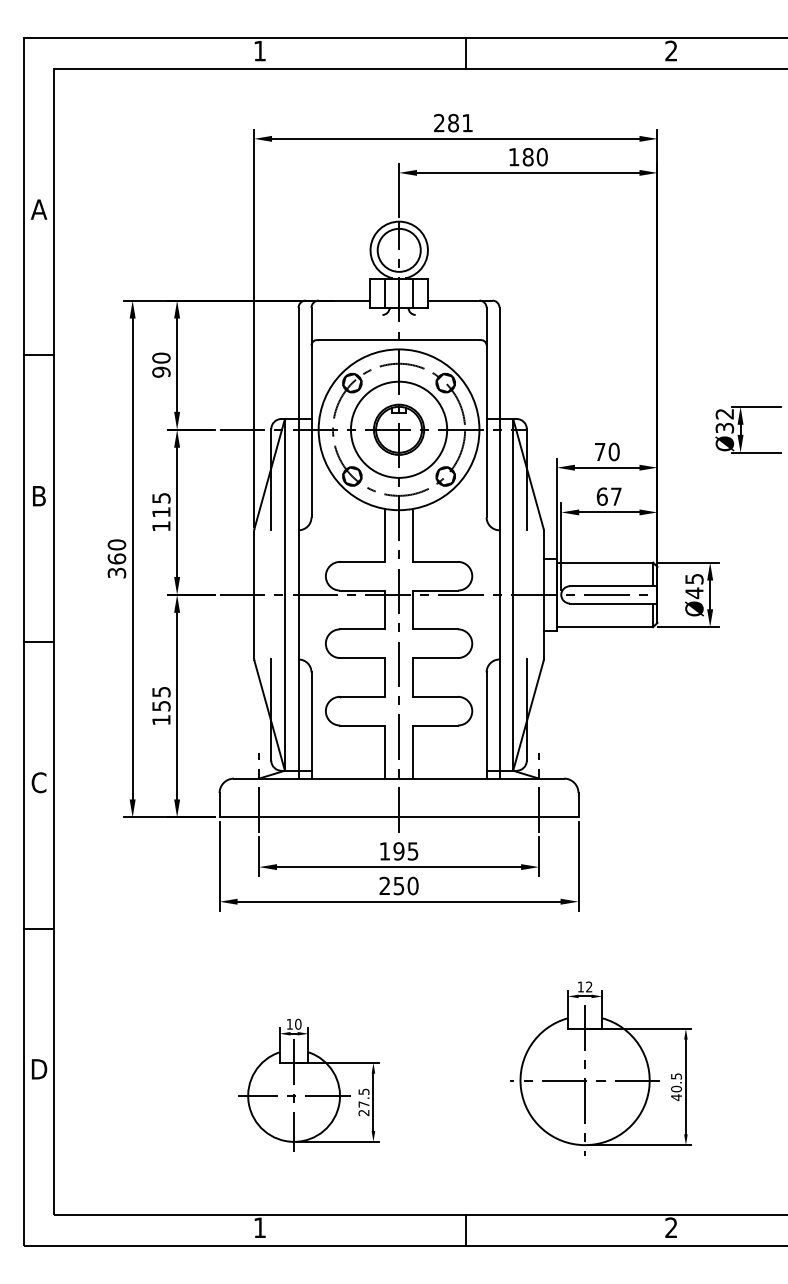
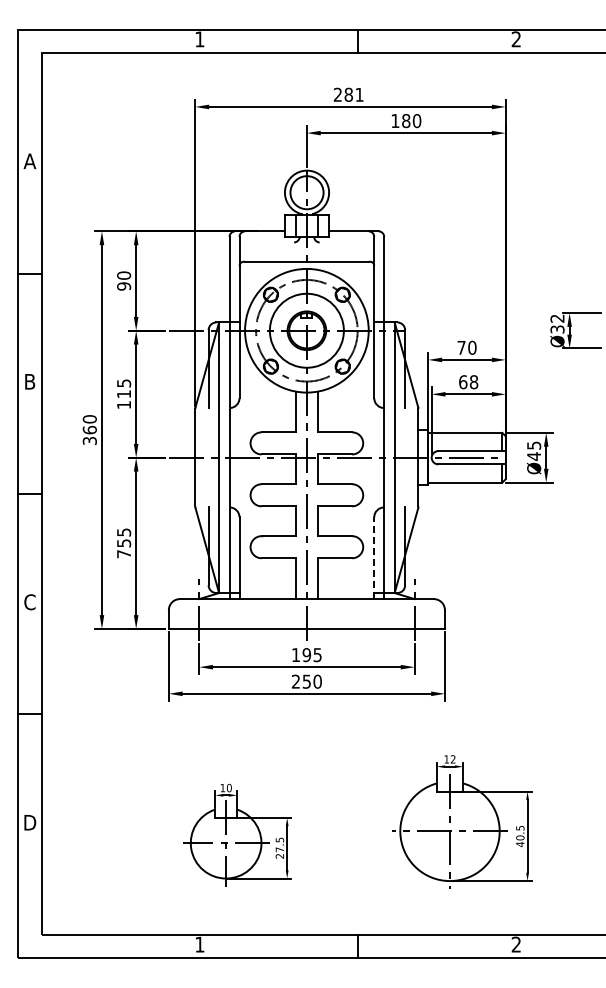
text: (615, 497) -> (473, 382), 67 -> 68
text: (160, 720) -> (123, 554), 155 -> 755
line: (486, 725) -> (374, 558), solid -> dashed

